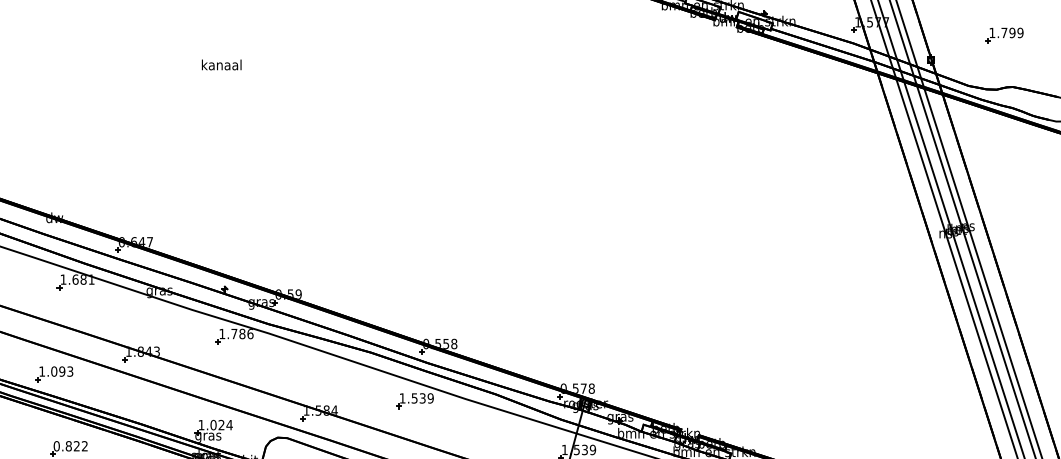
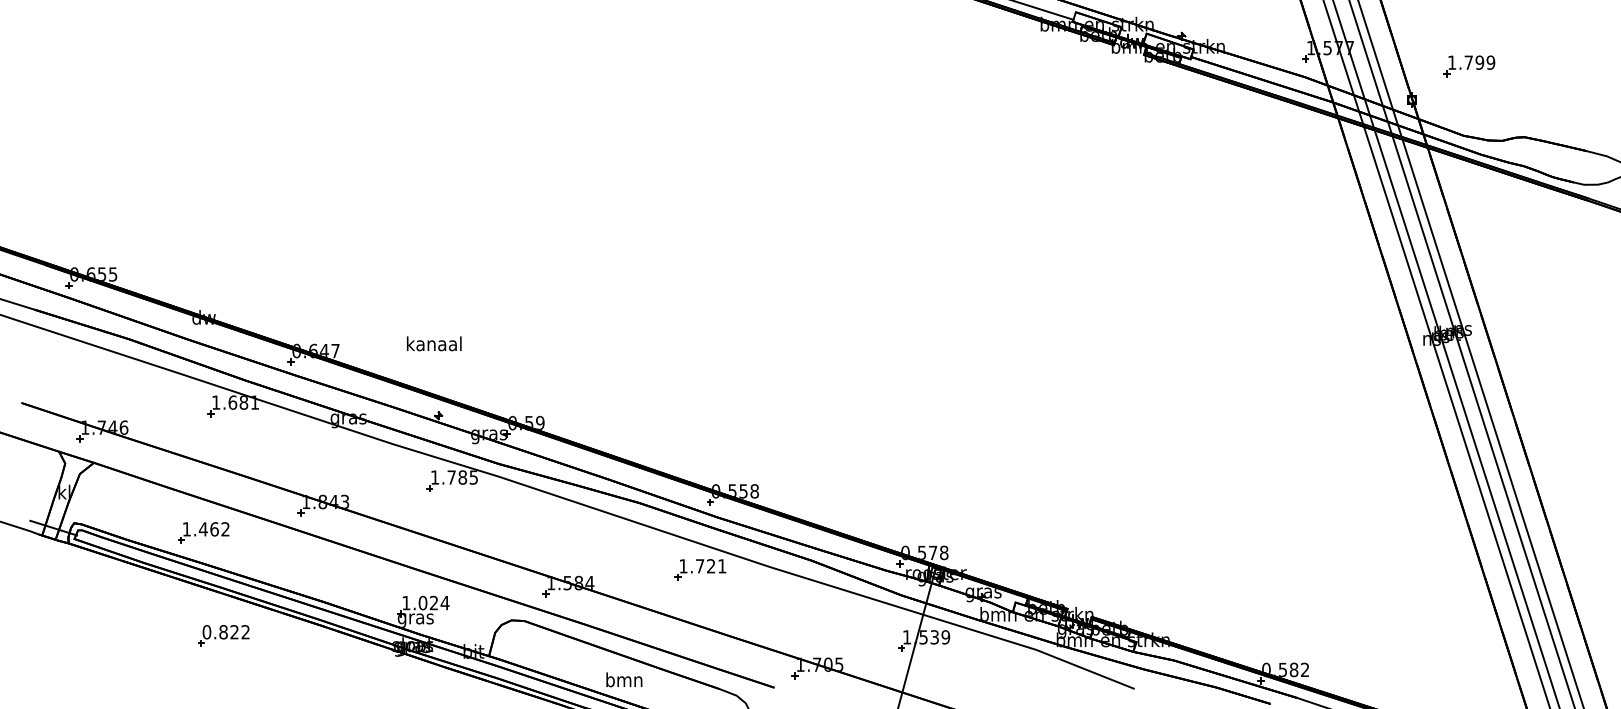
part: (1004, 35) -> (1469, 66), moved
text: (221, 64) -> (434, 343), moved
text: (250, 333) -> (473, 477), 1.786 -> 1.785
text: (61, 371) -> (213, 529), 1.093 -> 1.462
text: (422, 398) -> (711, 566), 1.539 -> 1.721

